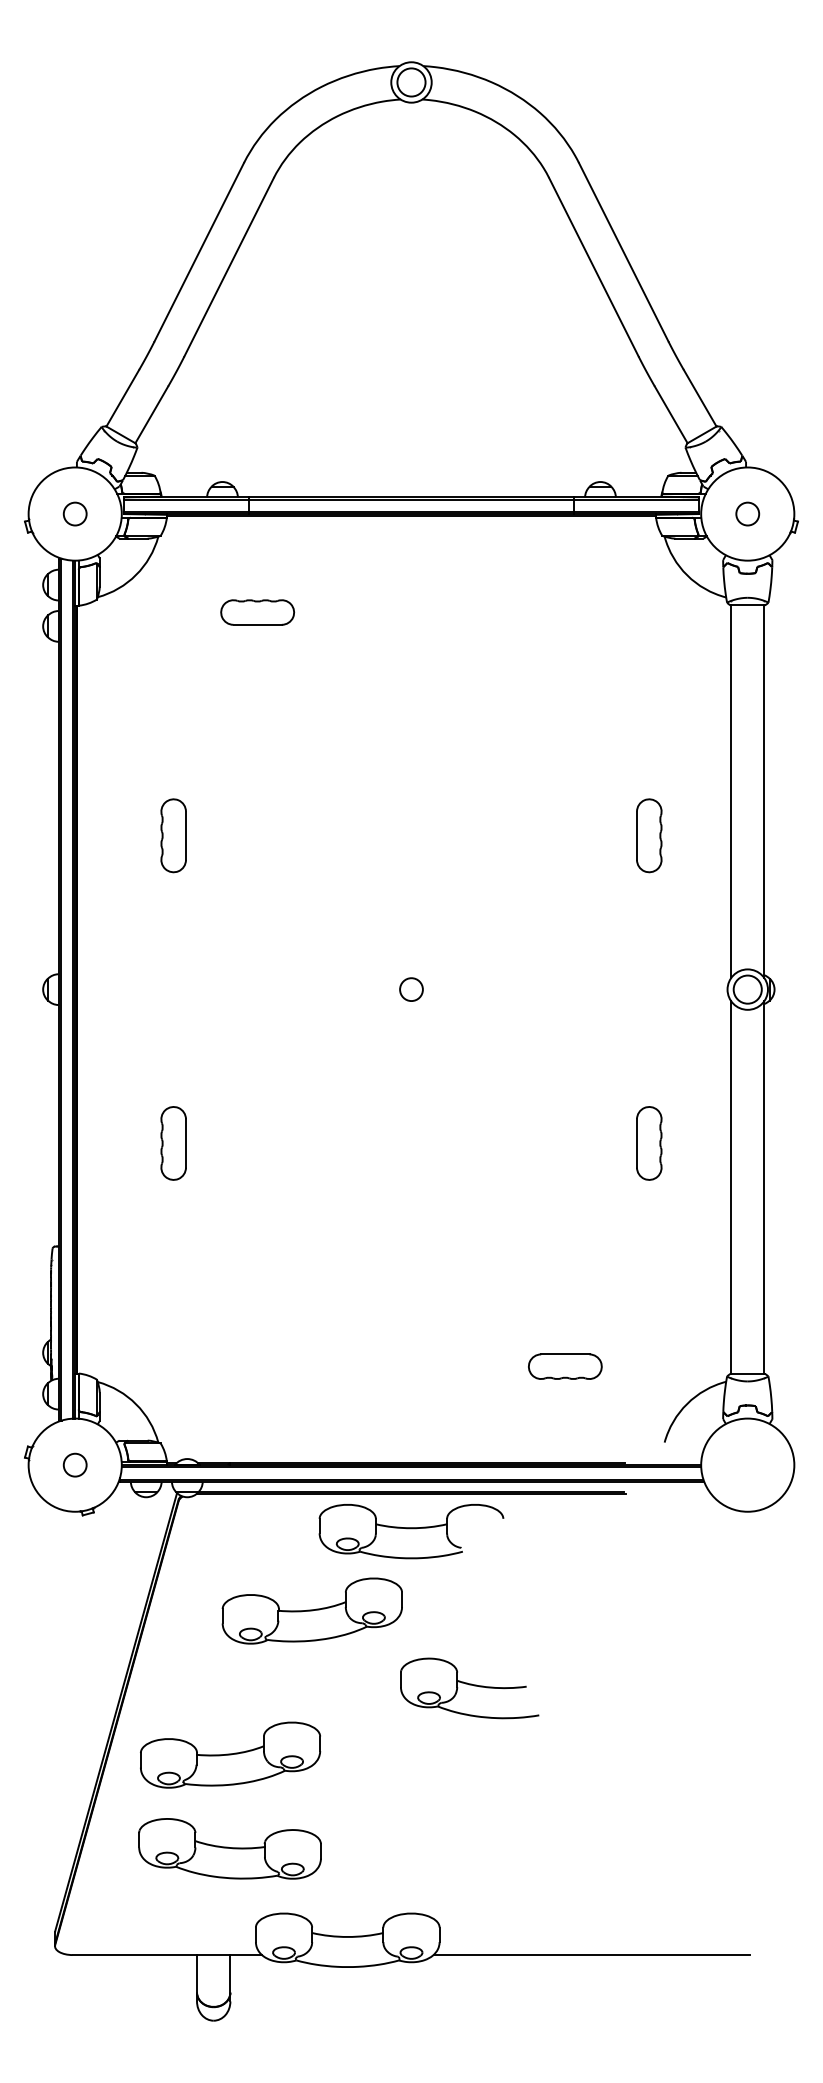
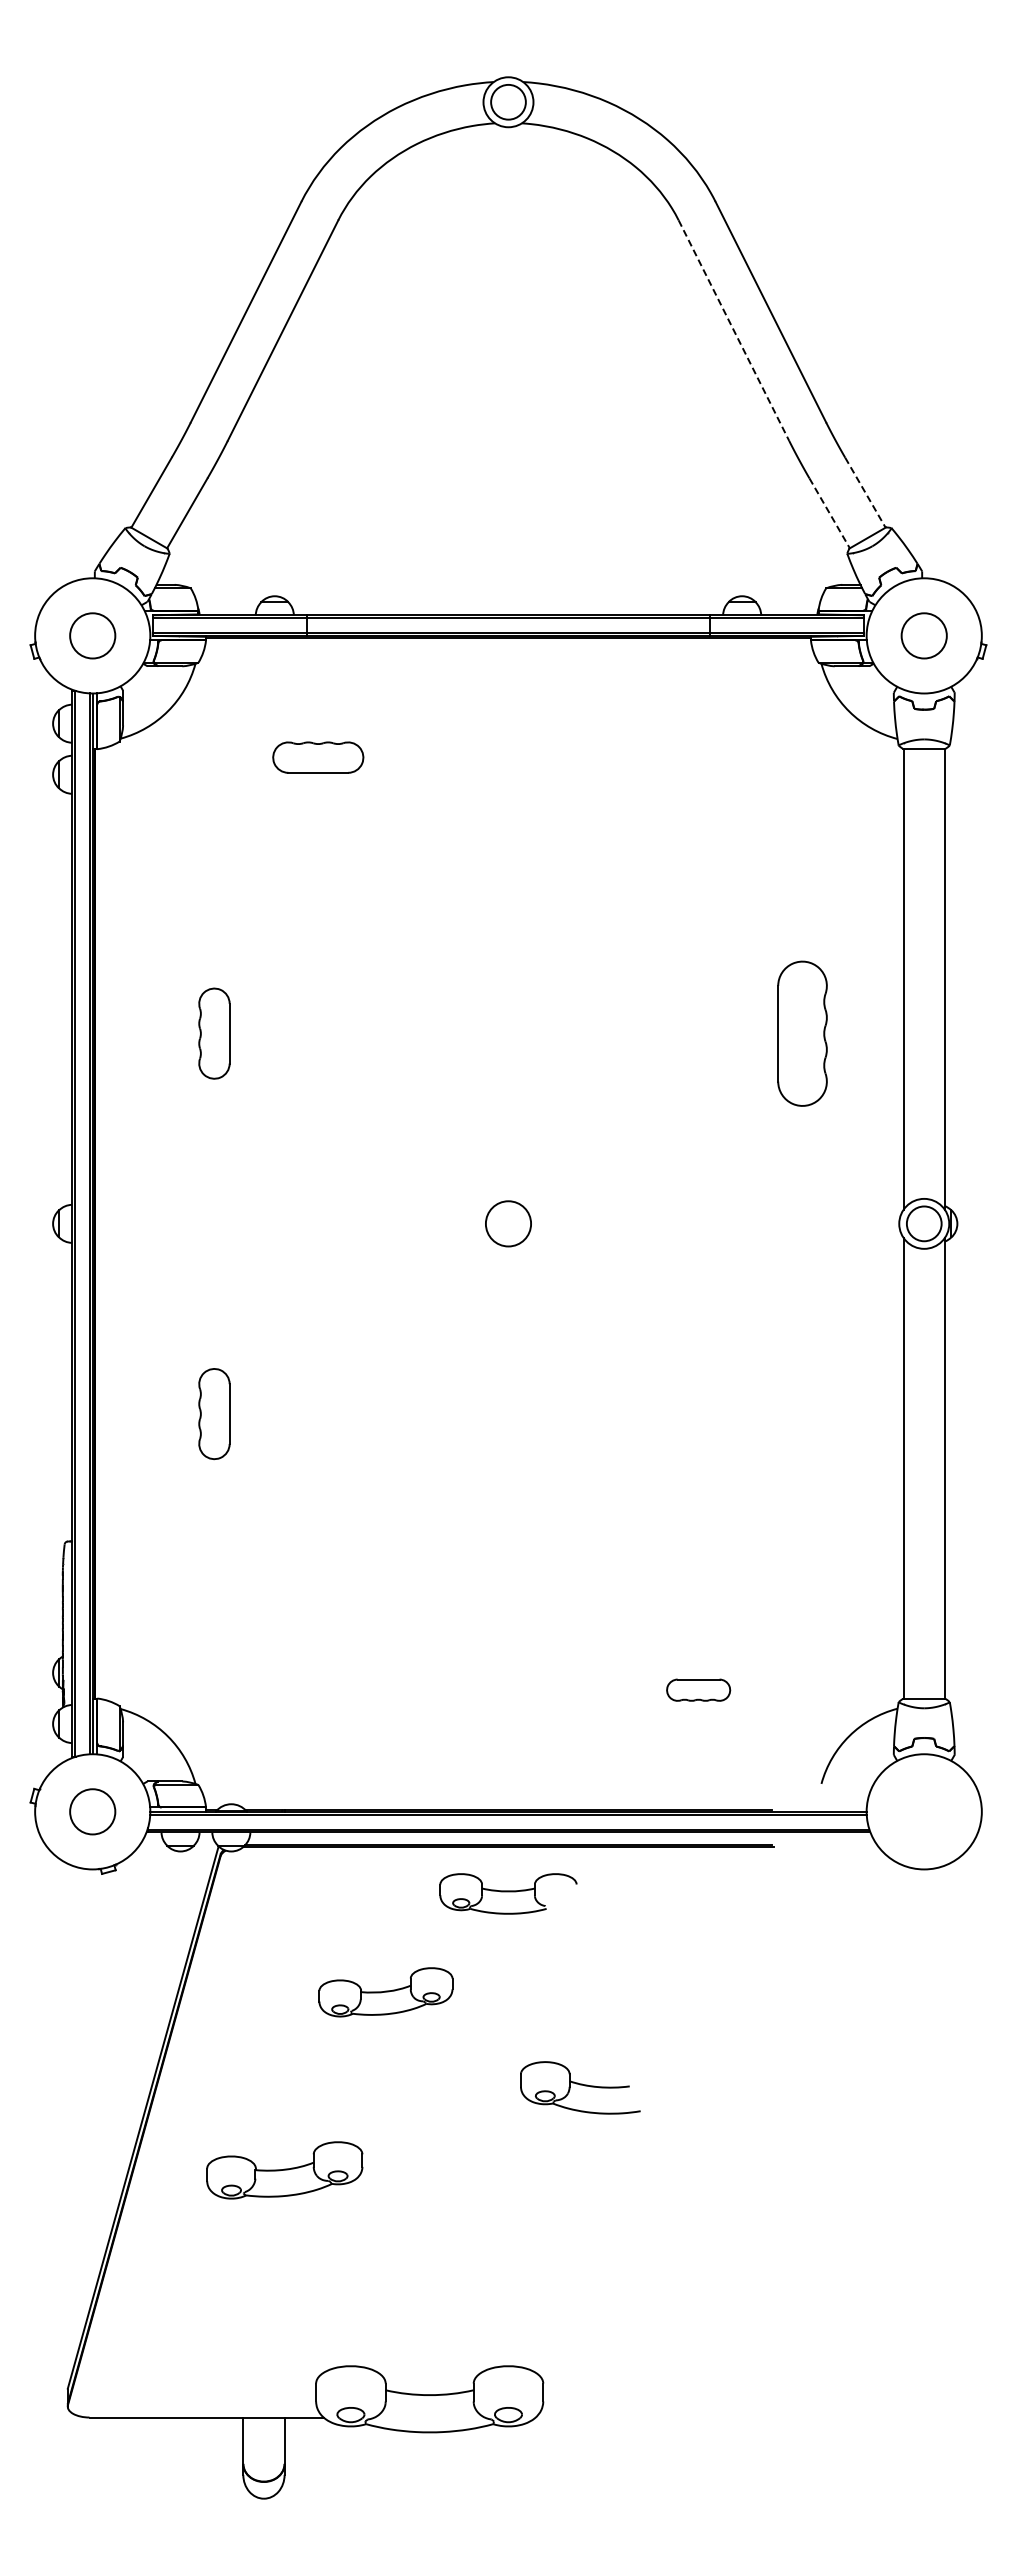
line: (594, 267) -> (734, 331), solid -> dashed
line: (700, 398) -> (865, 493), solid -> dashed
line: (671, 415) -> (829, 513), solid -> dashed
circle: (75, 513) -> (92, 635), size x1.6
circle: (747, 513) -> (924, 635), size x1.6
part: (649, 835) -> (802, 1033), size x1.6
circle: (411, 989) -> (508, 1223), size x1.6
part: (649, 1143) -> (802, 1414), removed
part: (565, 1367) -> (698, 1690), size x0.7
circle: (75, 1464) -> (92, 1811), size x1.6
part: (411, 1531) -> (508, 1893), size x0.6
part: (312, 1611) -> (385, 1992), size x0.6
part: (469, 1688) -> (580, 2087), size x0.7
part: (230, 1755) -> (284, 2170), size x0.7
part: (229, 1848) -> (283, 2285), removed
line: (591, 1955) -> (731, 2417), removed

